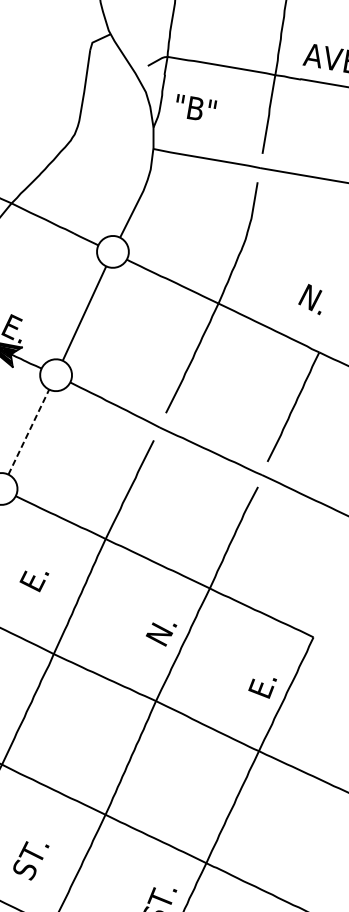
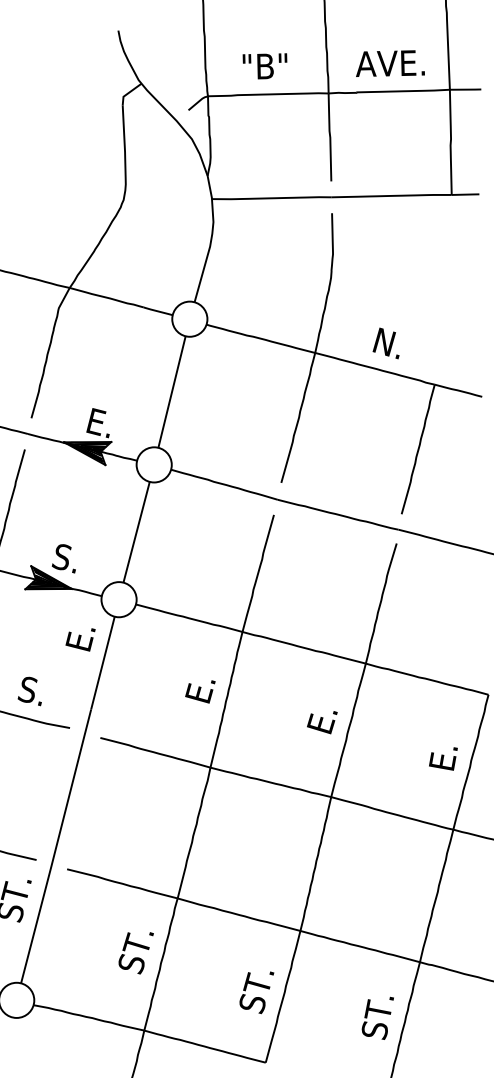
text: (194, 108) -> (264, 66), moved
text: (311, 298) -> (385, 343), moved
line: (28, 431) -> (136, 531), dashed -> solid
text: (34, 579) -> (200, 691), moved
text: (161, 633) -> (322, 722), N. -> E.
text: (30, 860) -> (256, 992), moved

